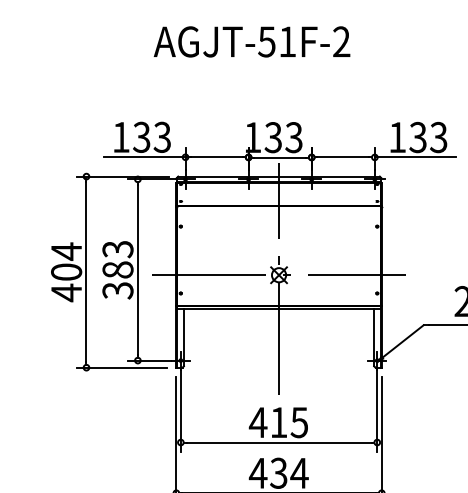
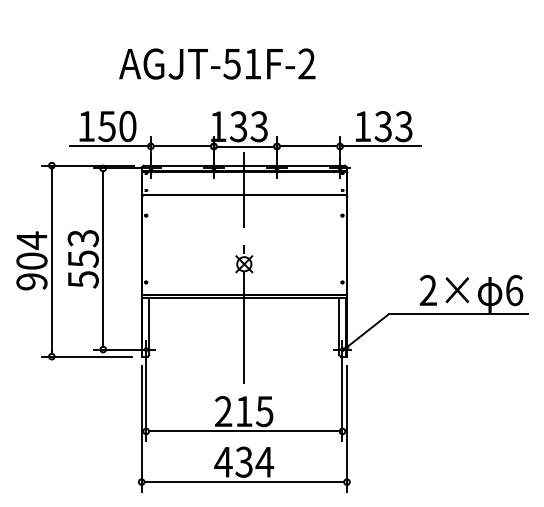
text: (252, 41) -> (217, 63), moved
text: (152, 137) -> (117, 126), 133 -> 150
line: (279, 275) -> (244, 264), removed
text: (117, 280) -> (82, 269), 383 -> 553
text: (66, 292) -> (31, 281), 404 -> 904
text: (258, 422) -> (223, 411), 415 -> 215

